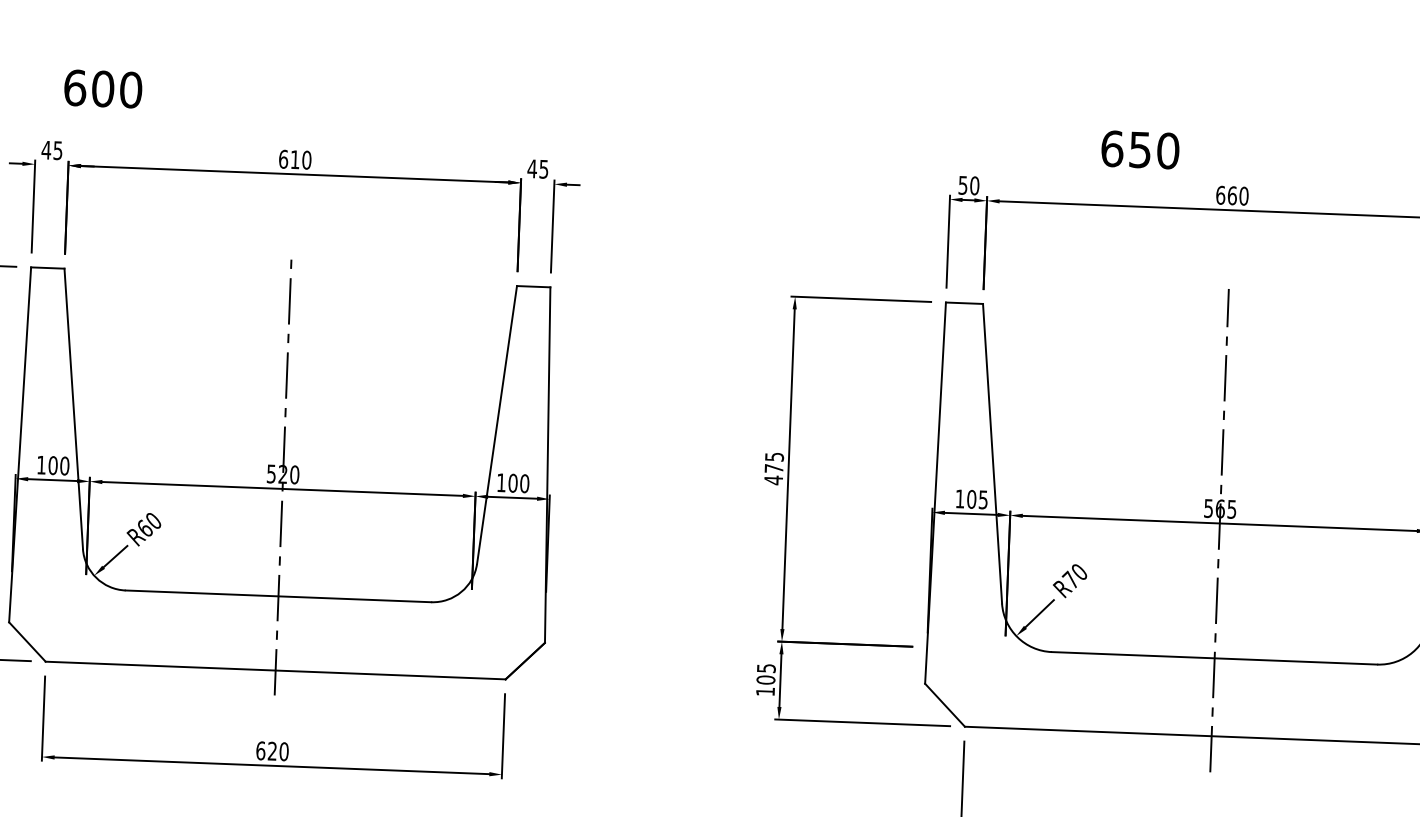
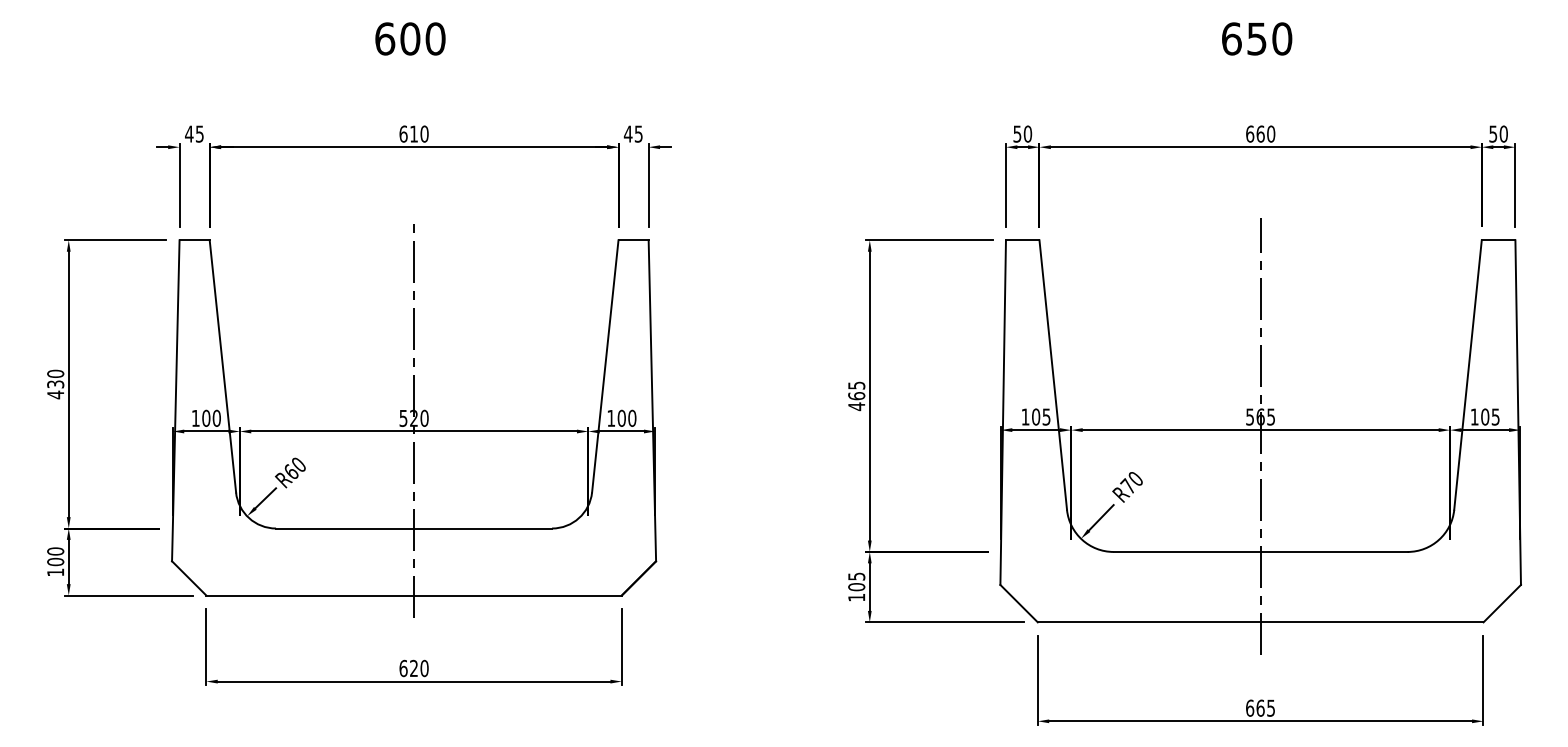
text: (103, 88) -> (410, 38), moved
text: (1140, 149) -> (1257, 38), moved
text: (773, 469) -> (856, 396), 475 -> 465

